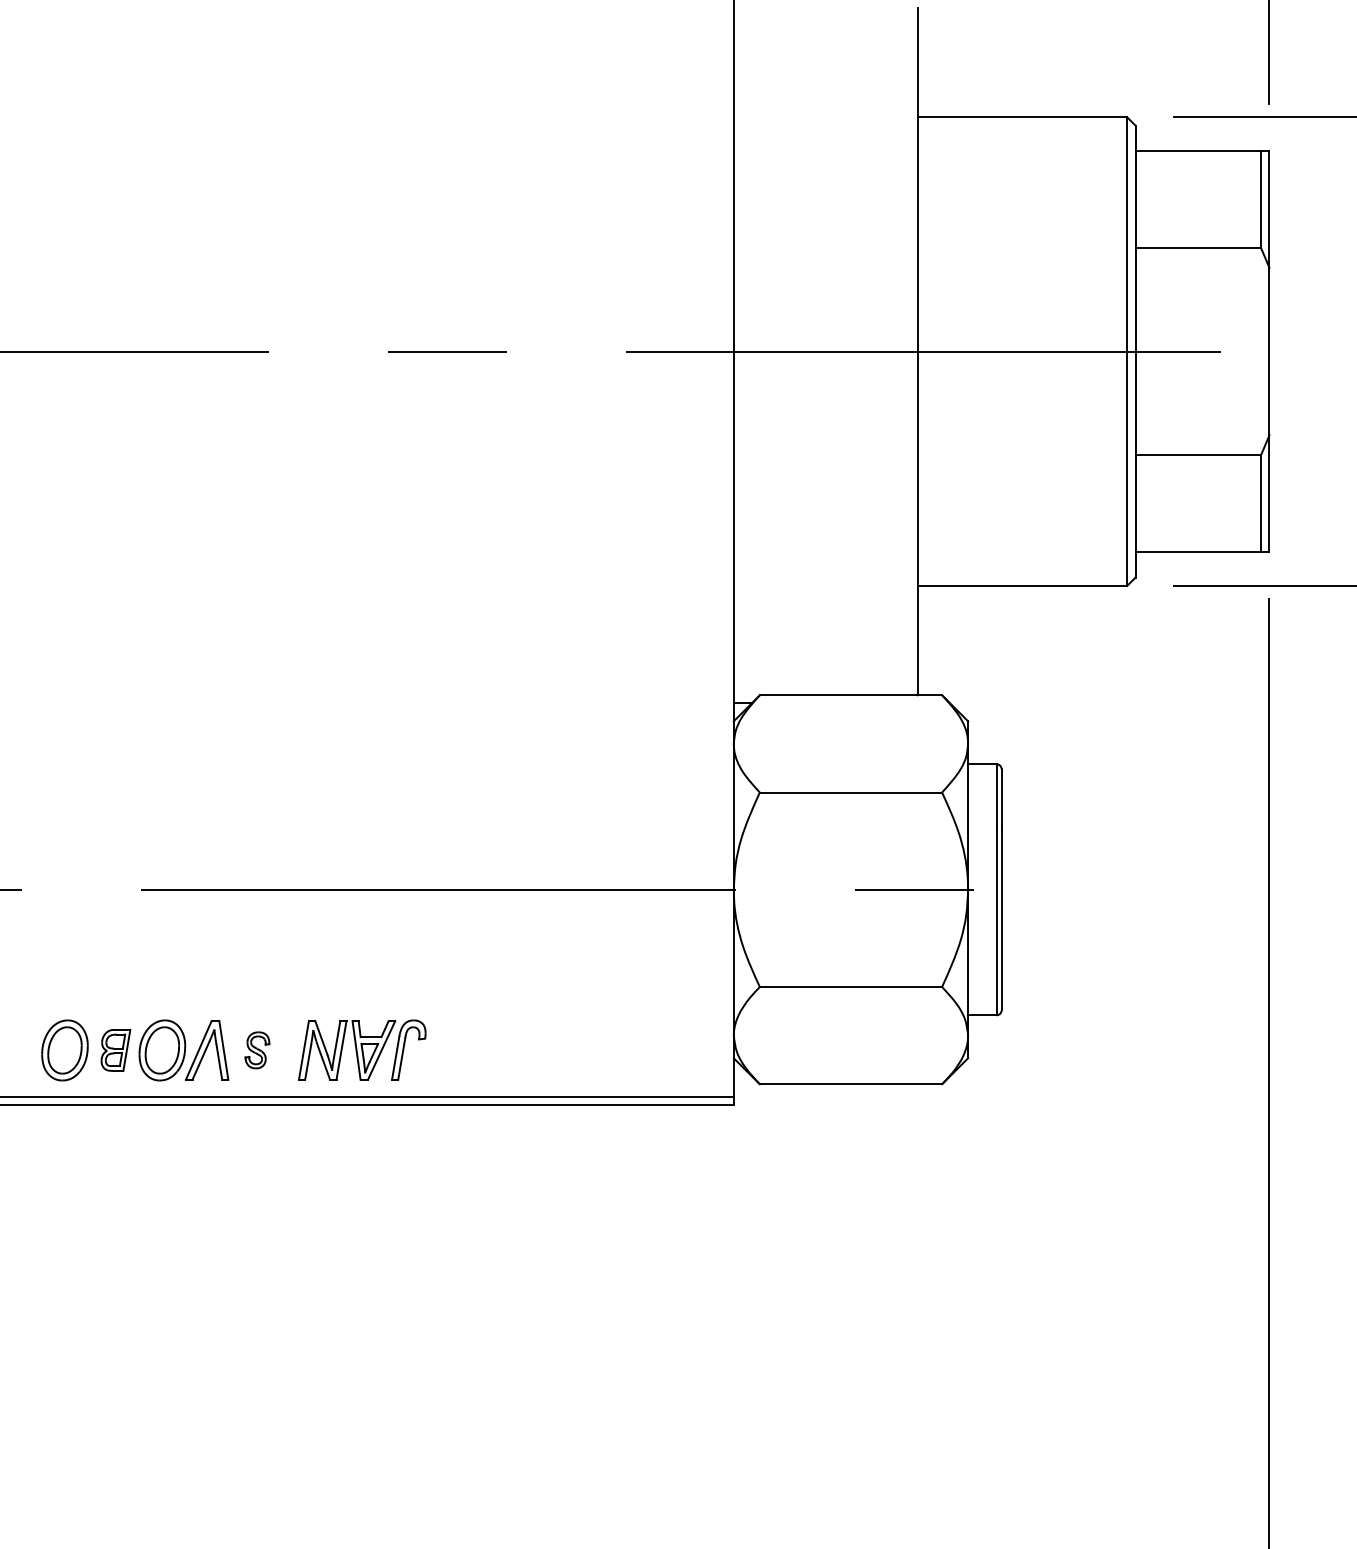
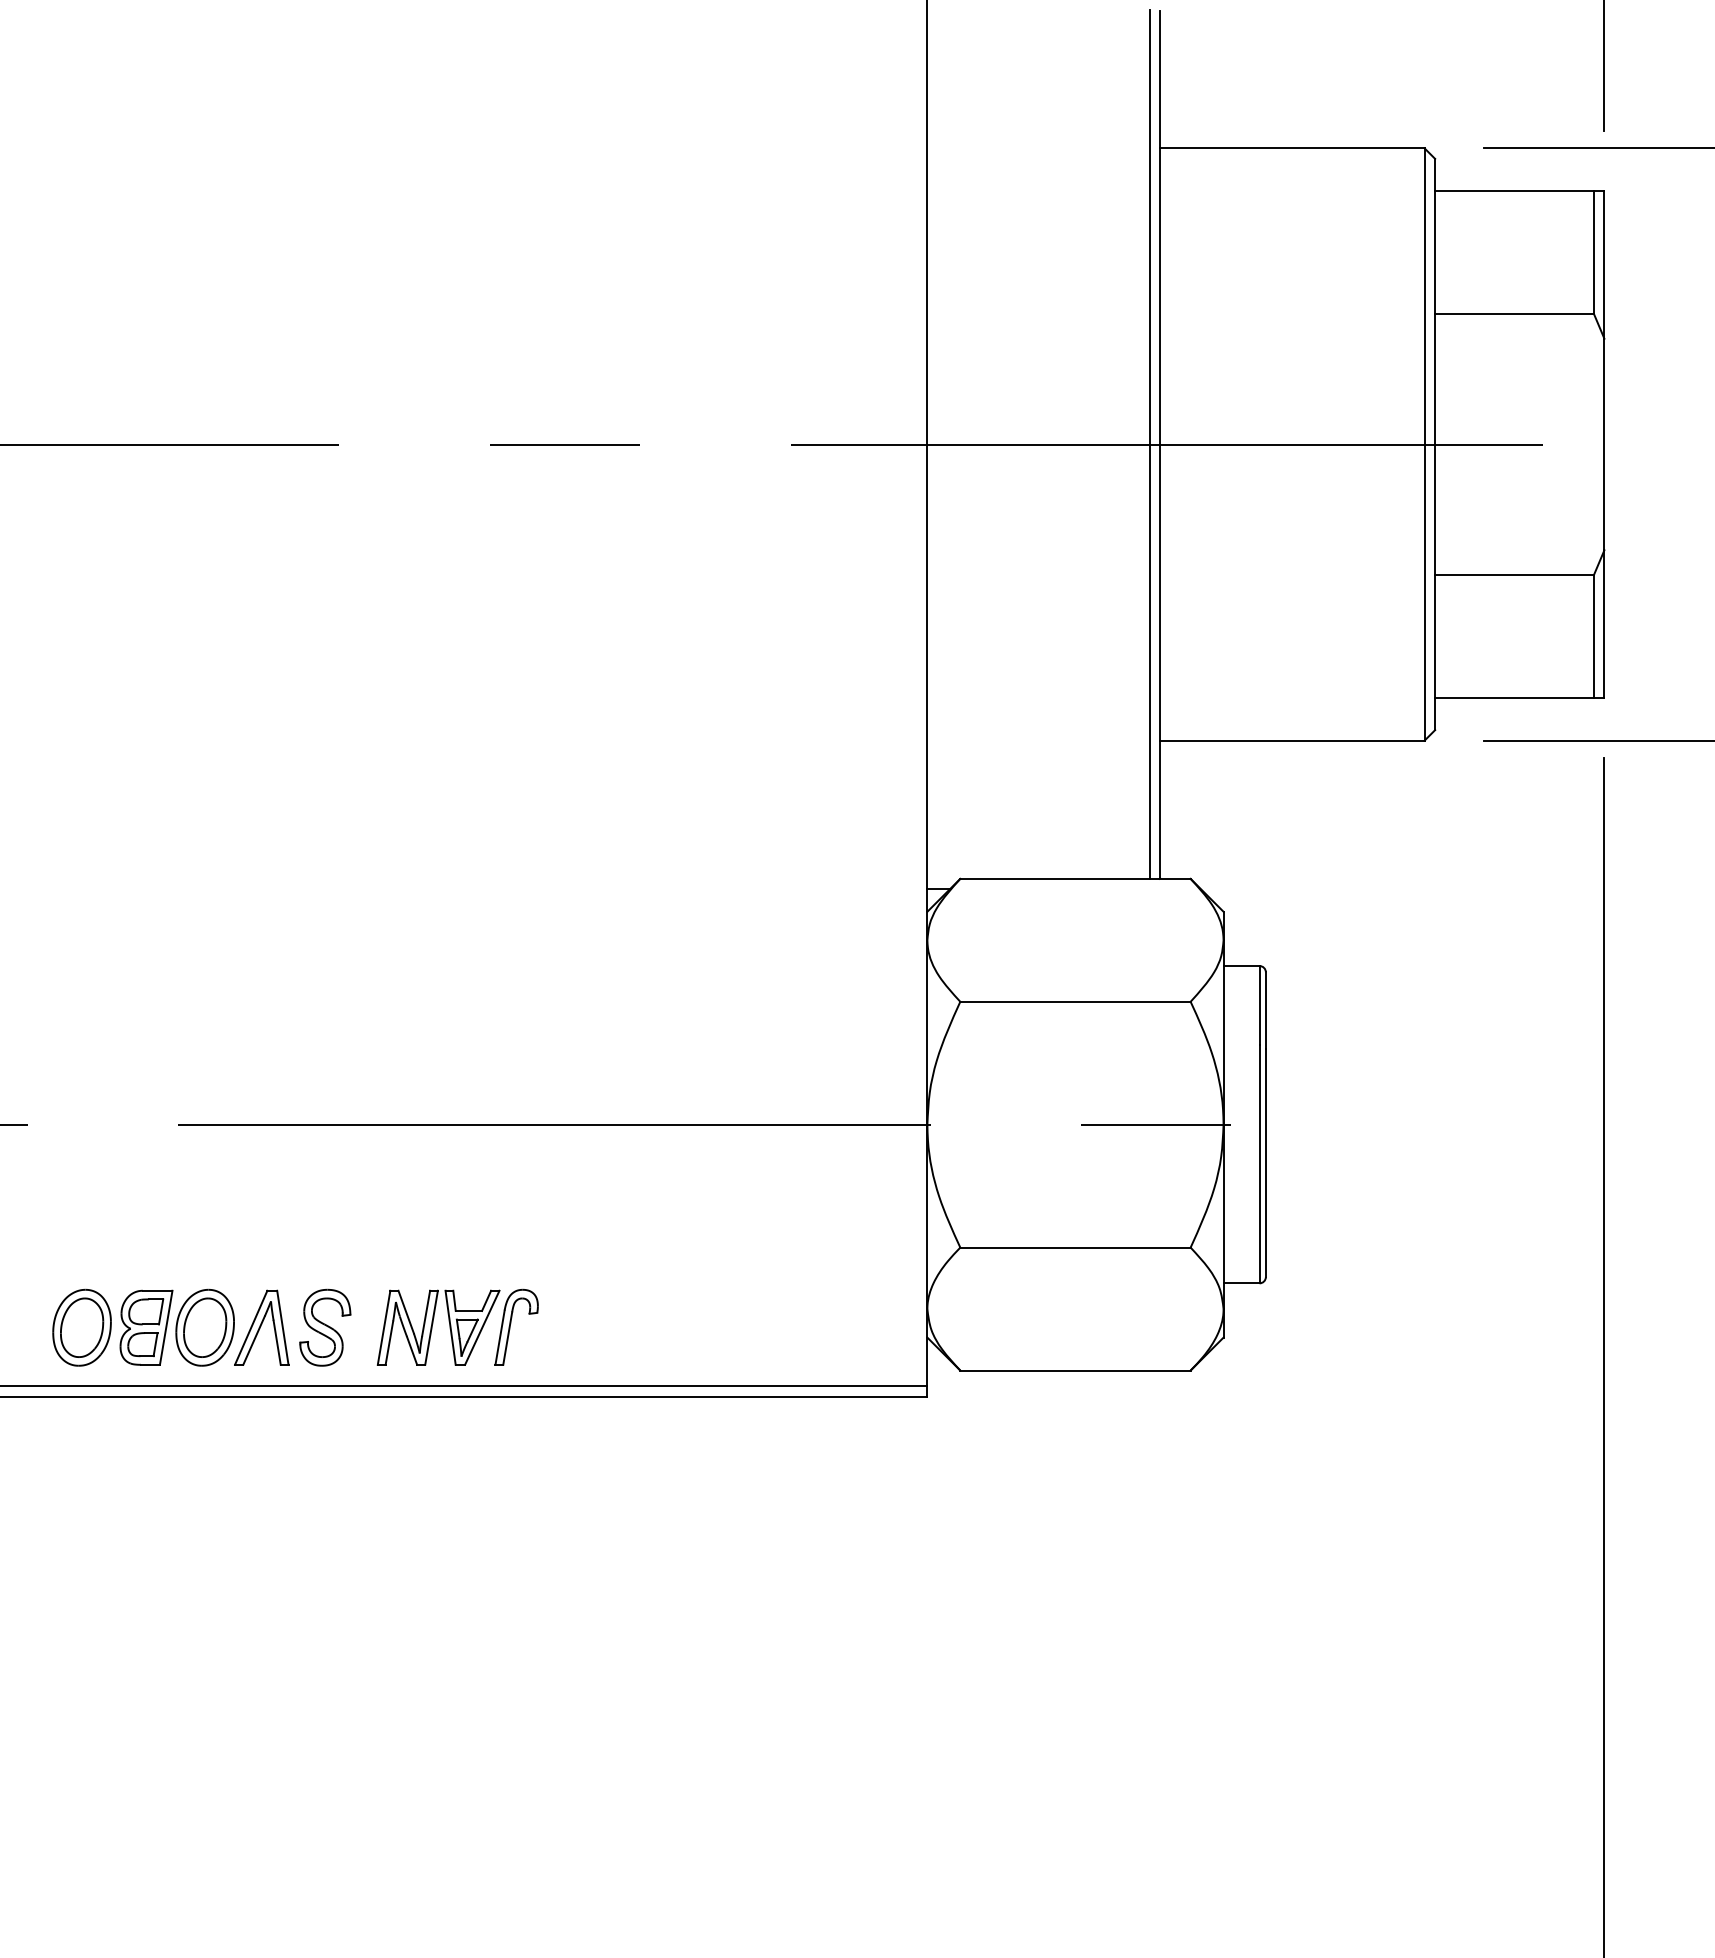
line: (909, 351) -> (1149, 444), added
part: (115, 1050) -> (146, 1327), size x1.43
part: (257, 1050) -> (325, 1327), size x1.67

